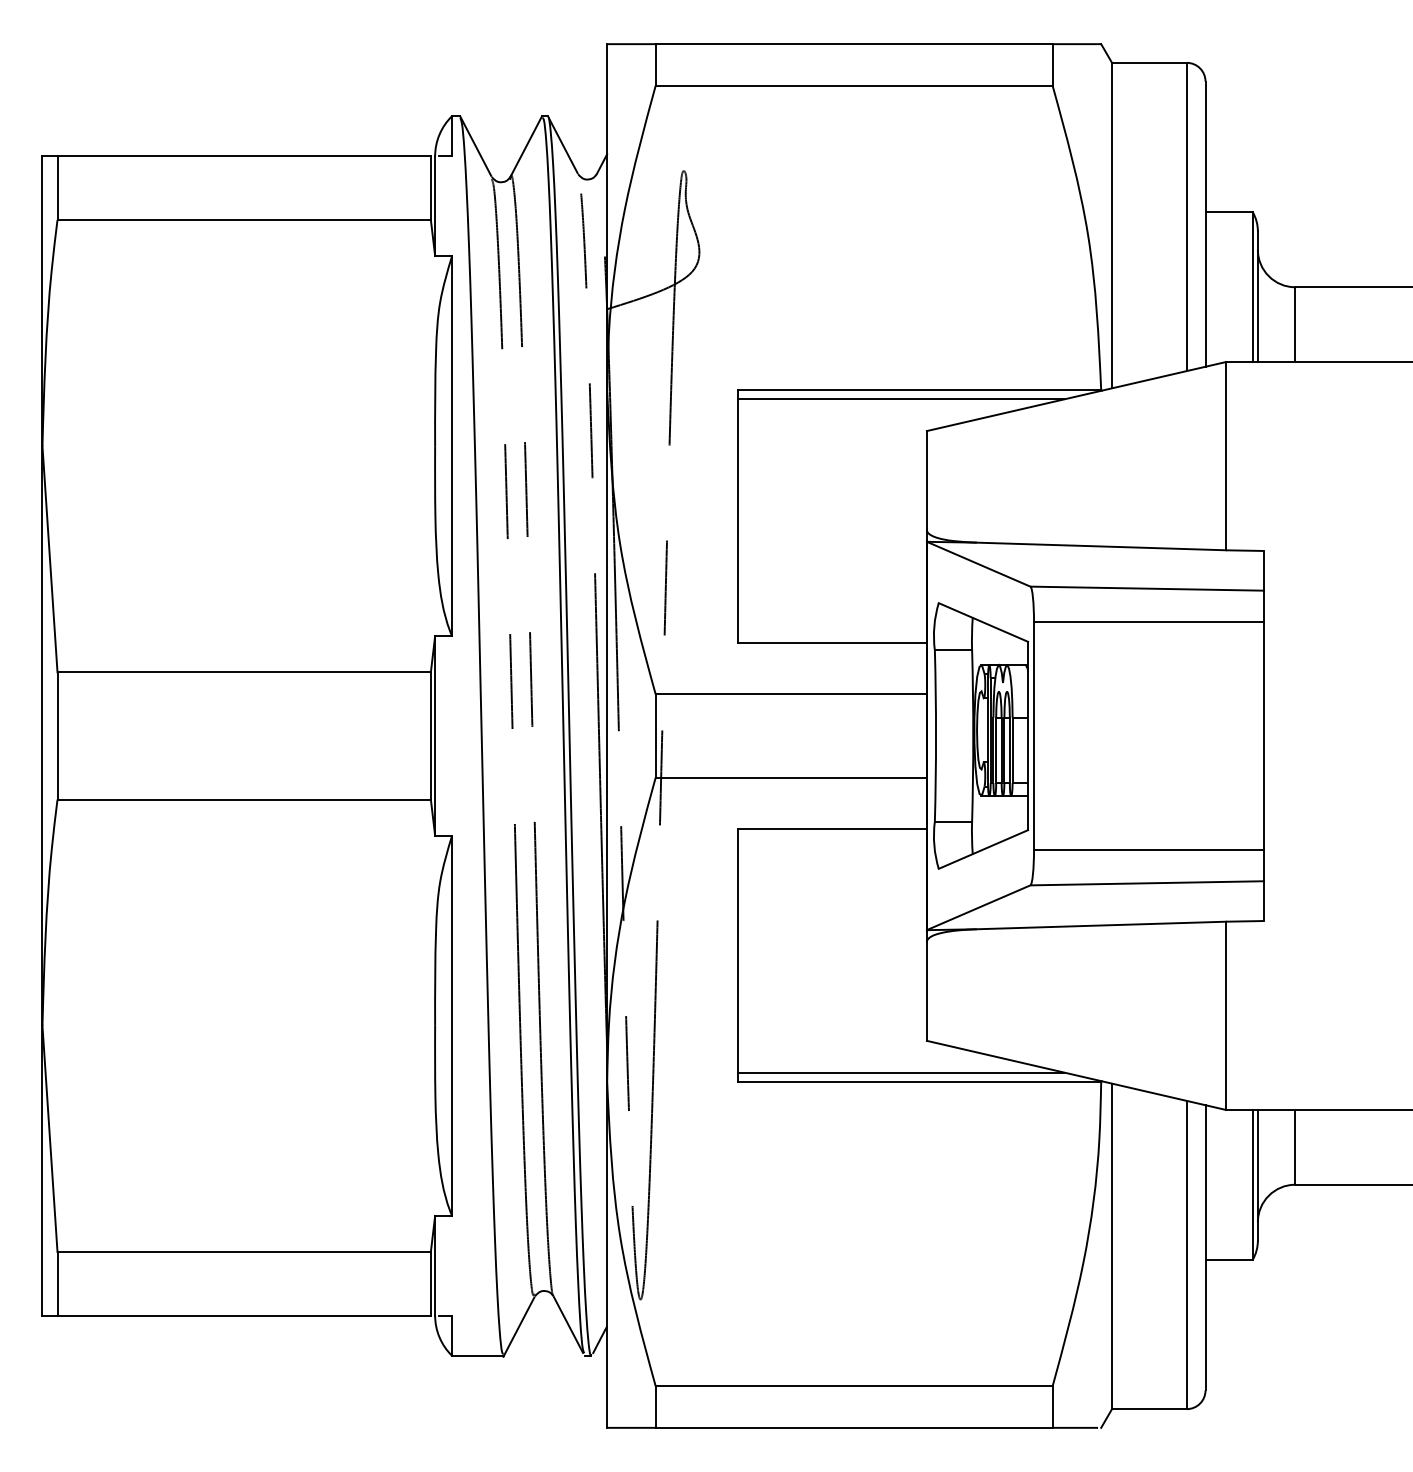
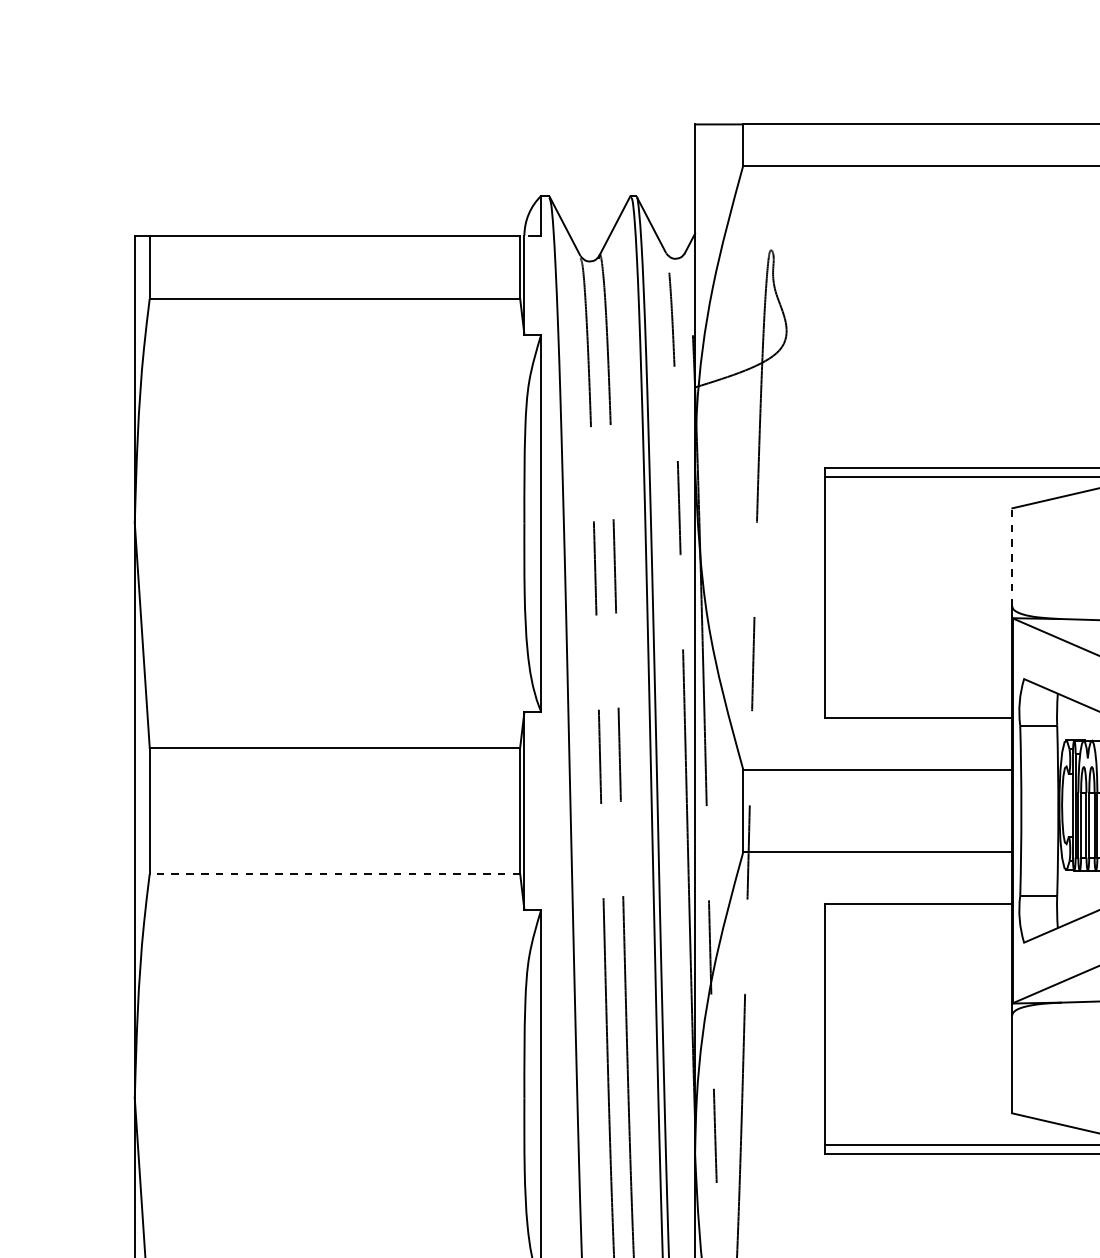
line: (926, 479) -> (1011, 556), solid -> dashed
line: (244, 799) -> (335, 873), solid -> dashed

